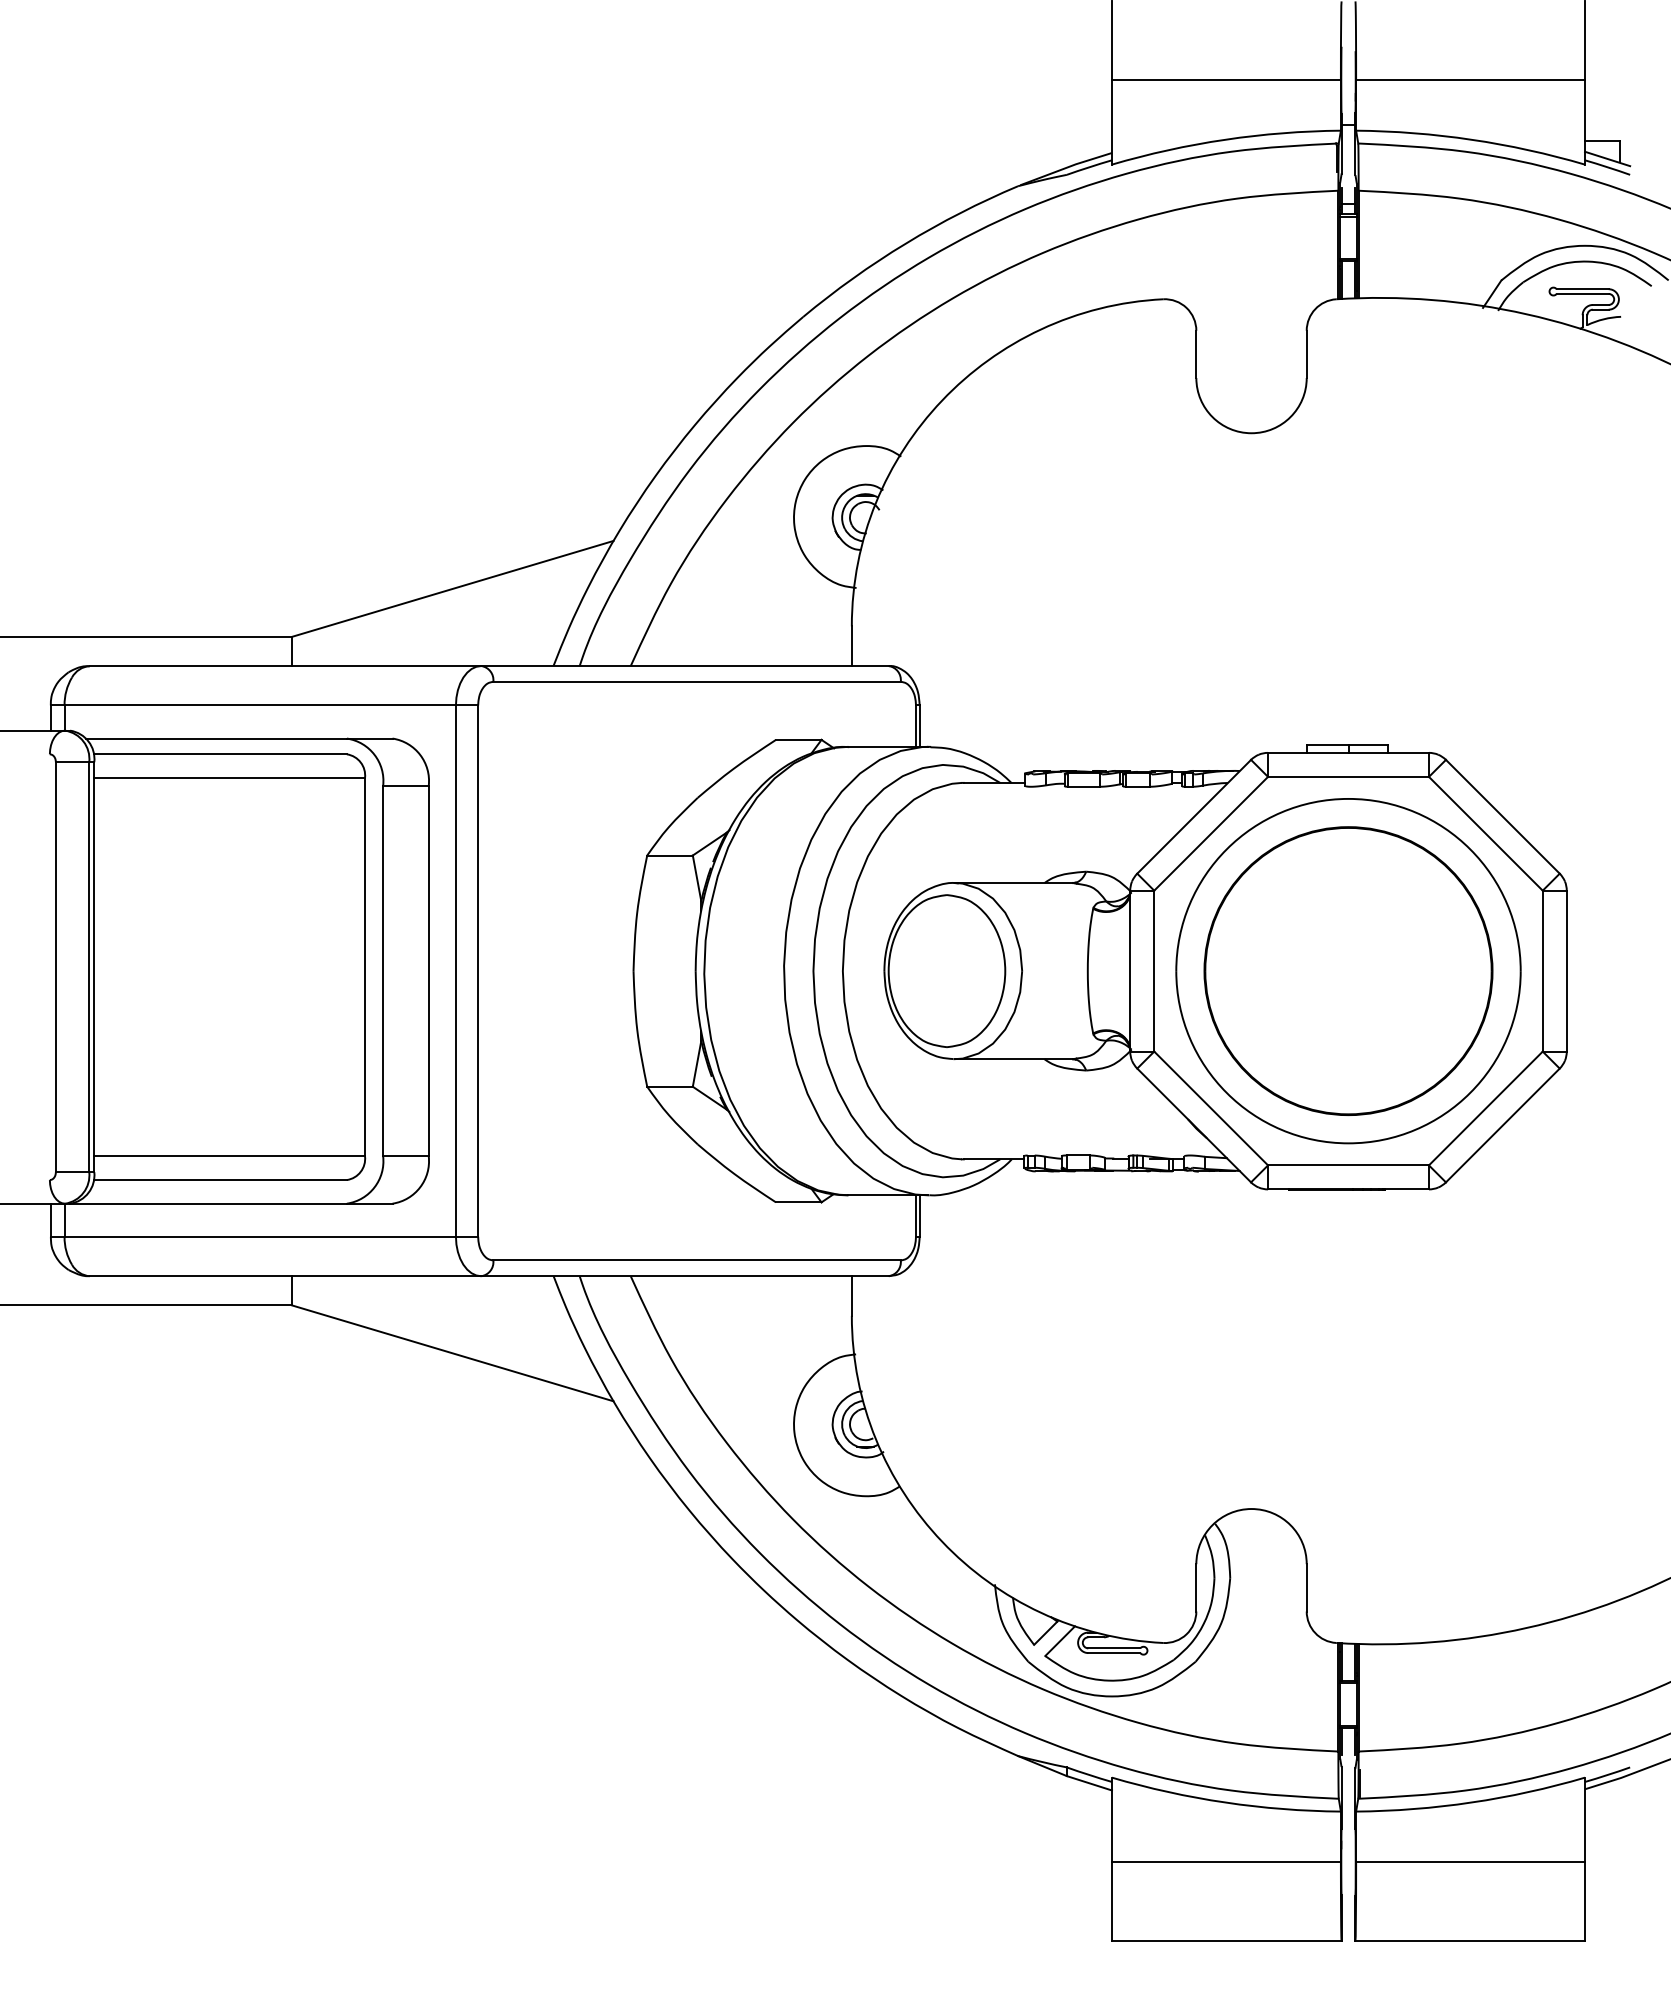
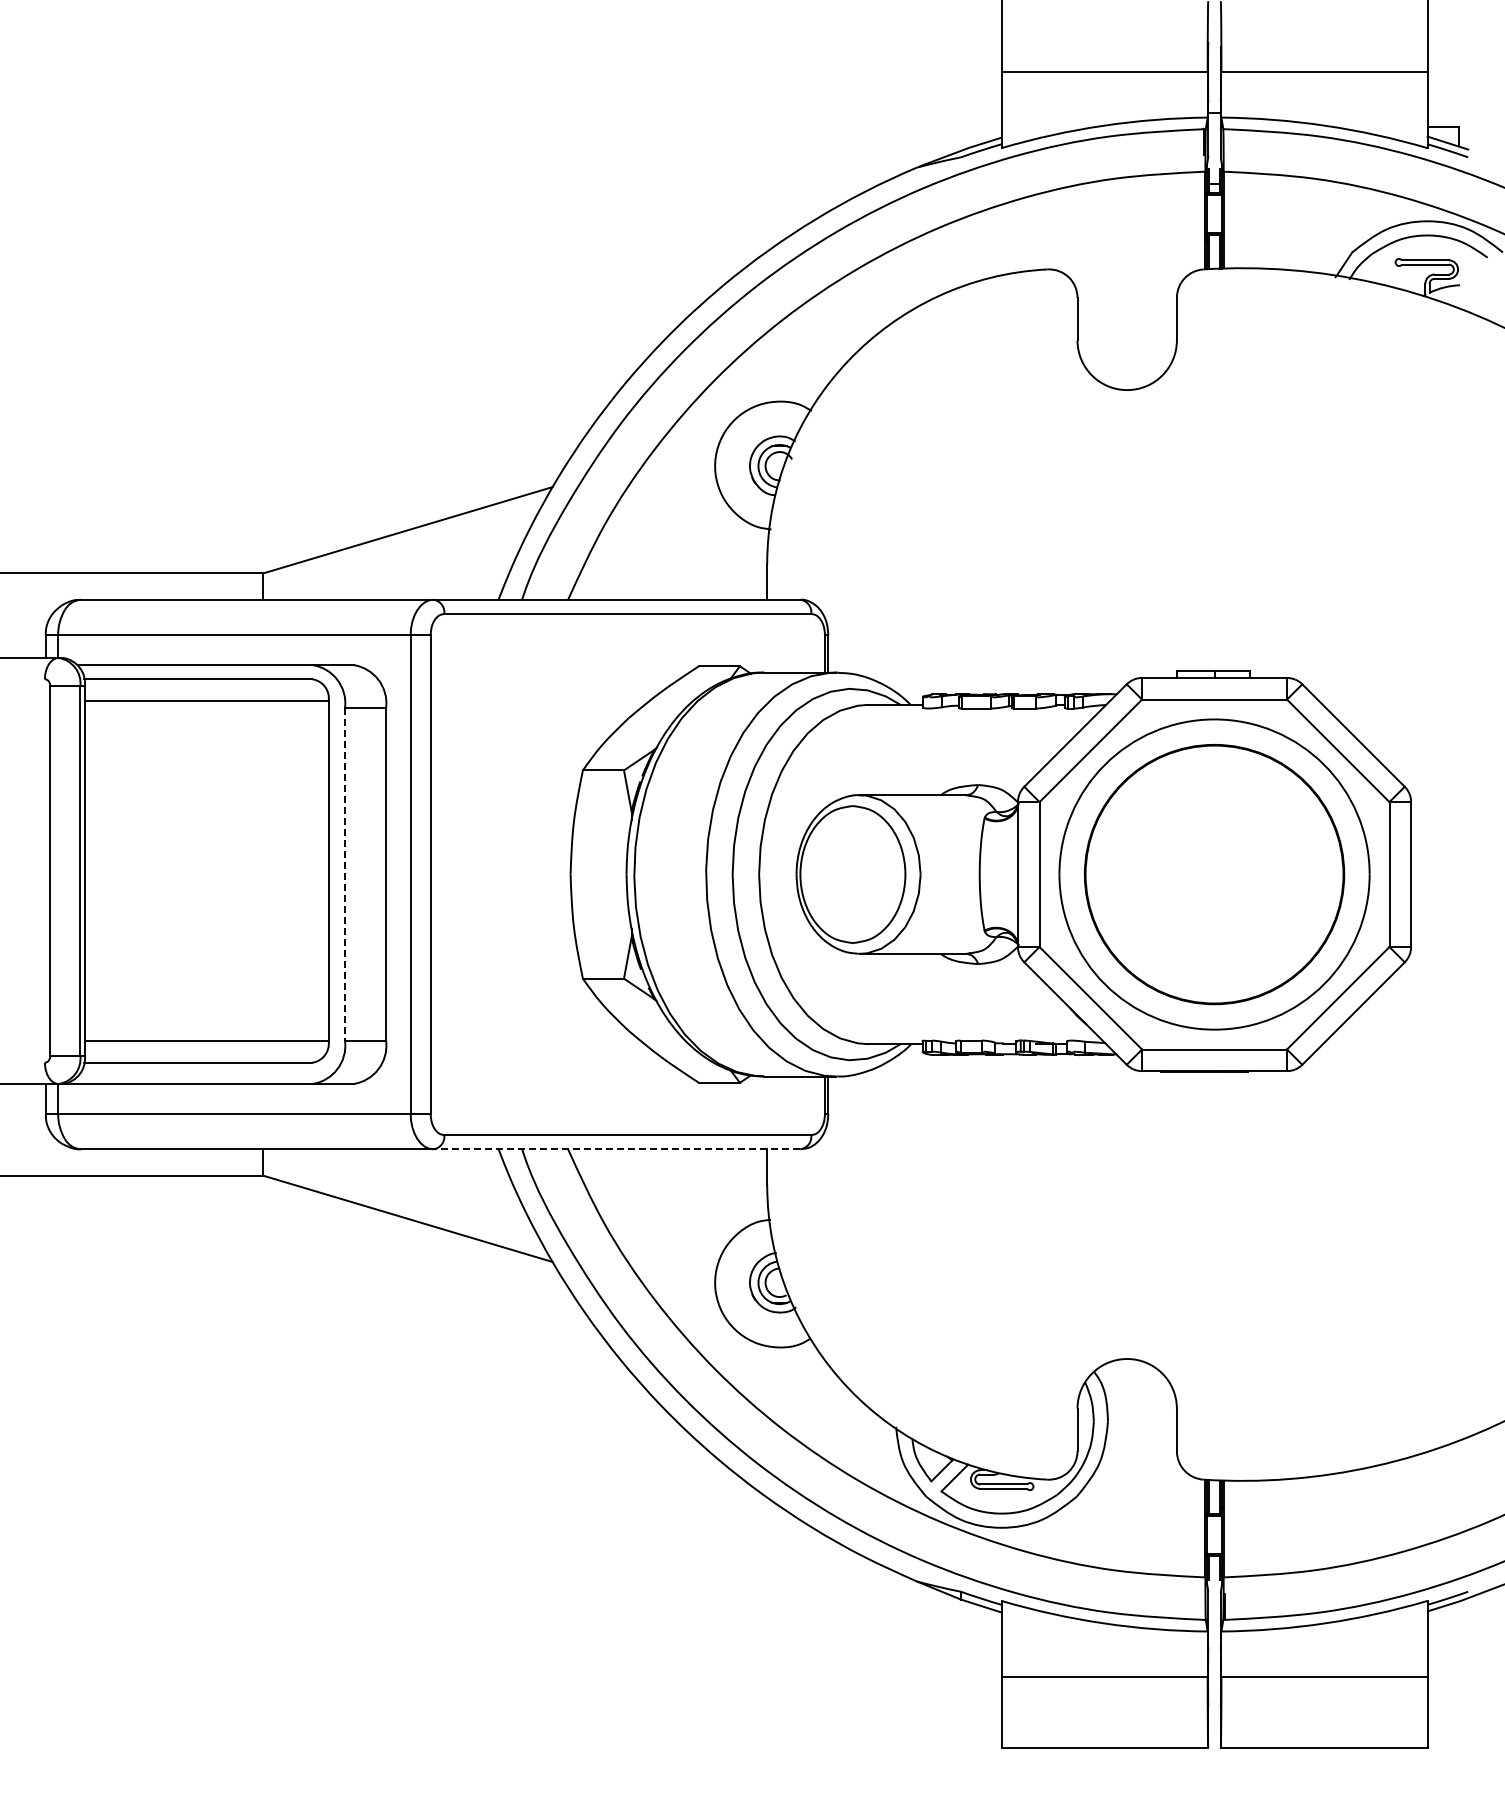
line: (383, 971) -> (345, 874), solid -> dashed
line: (684, 1276) -> (616, 1149), solid -> dashed

